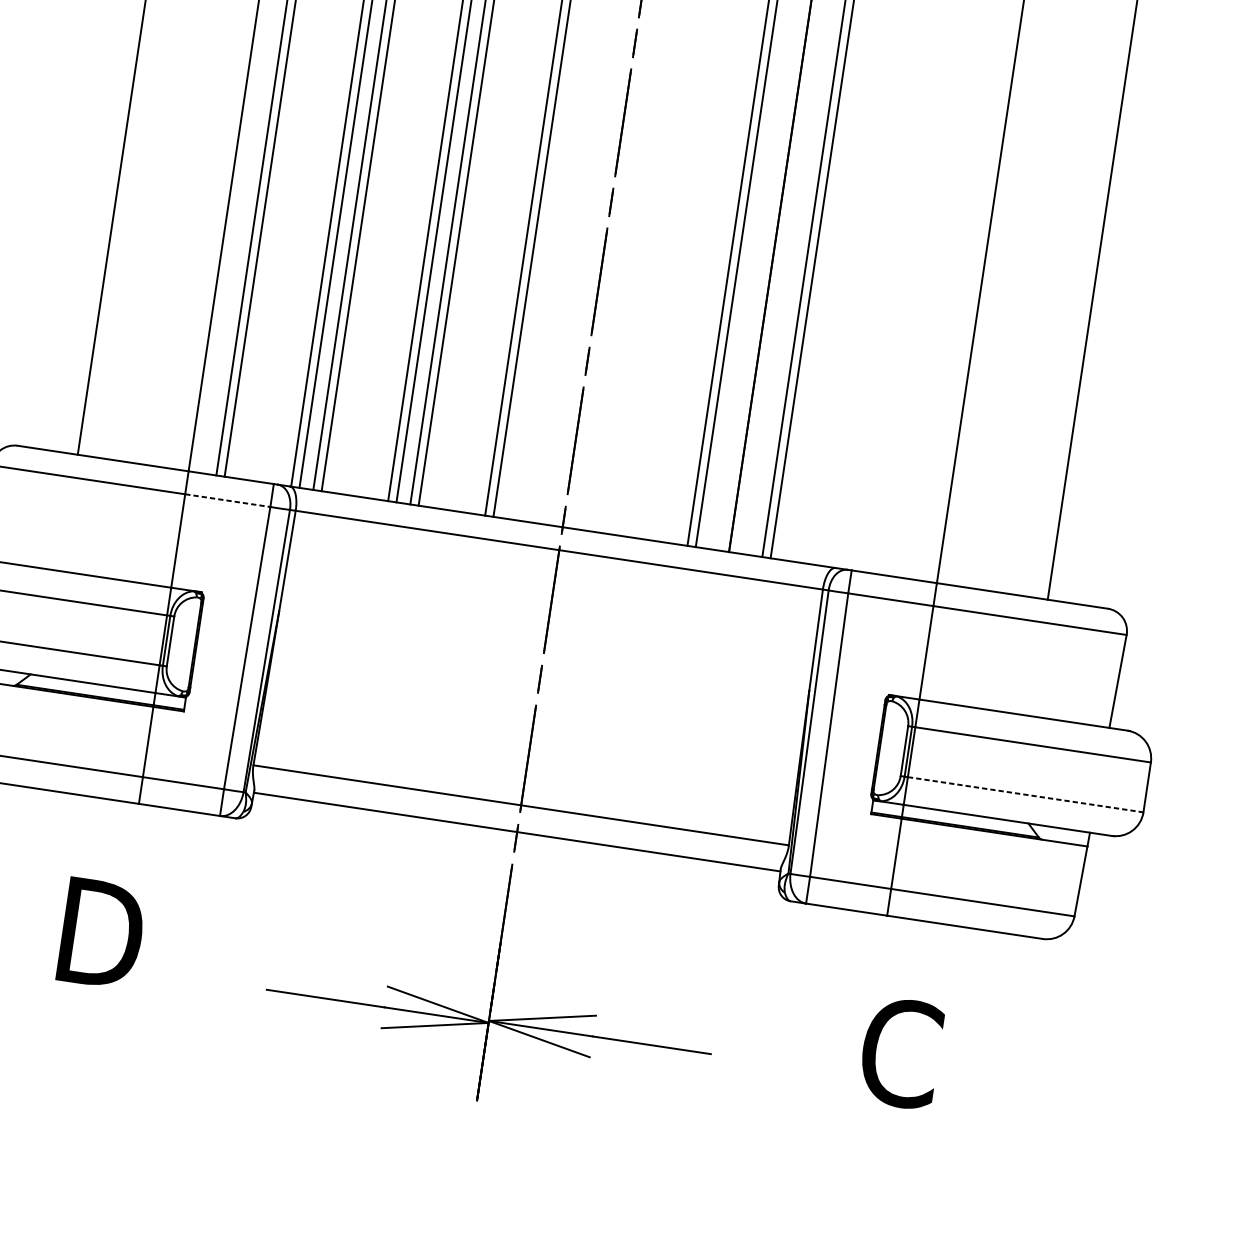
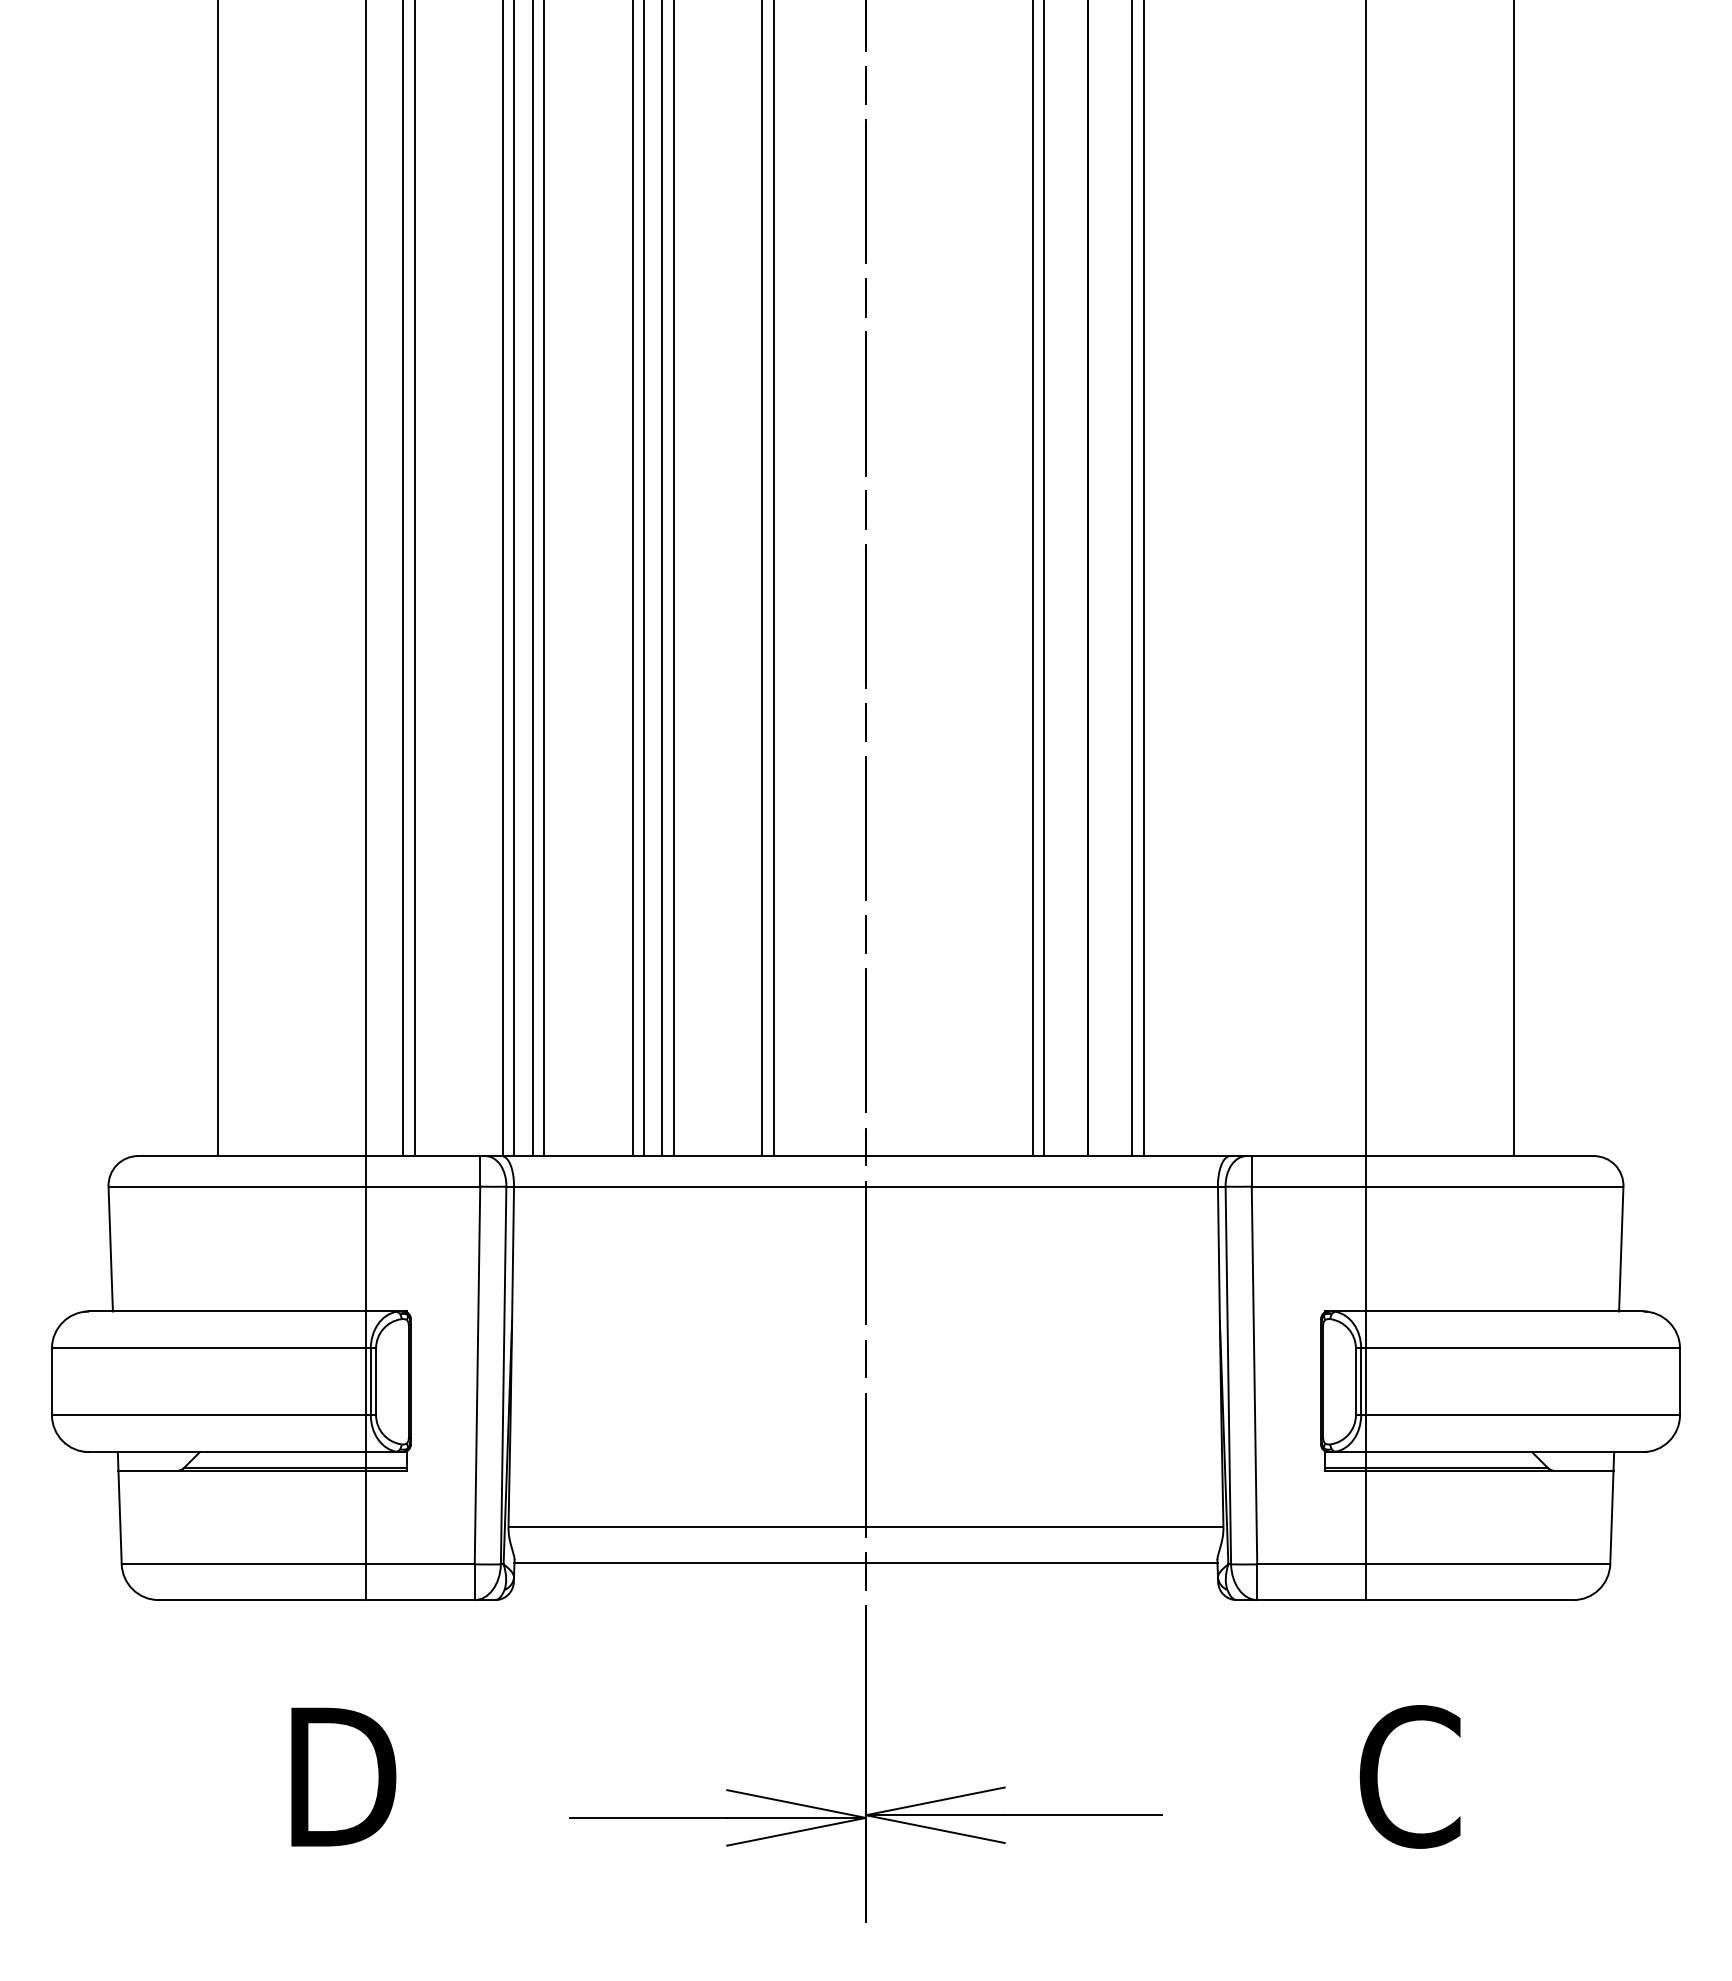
line: (227, 500) -> (423, 1186), dashed -> solid
line: (1026, 795) -> (1523, 1415), dashed -> solid

